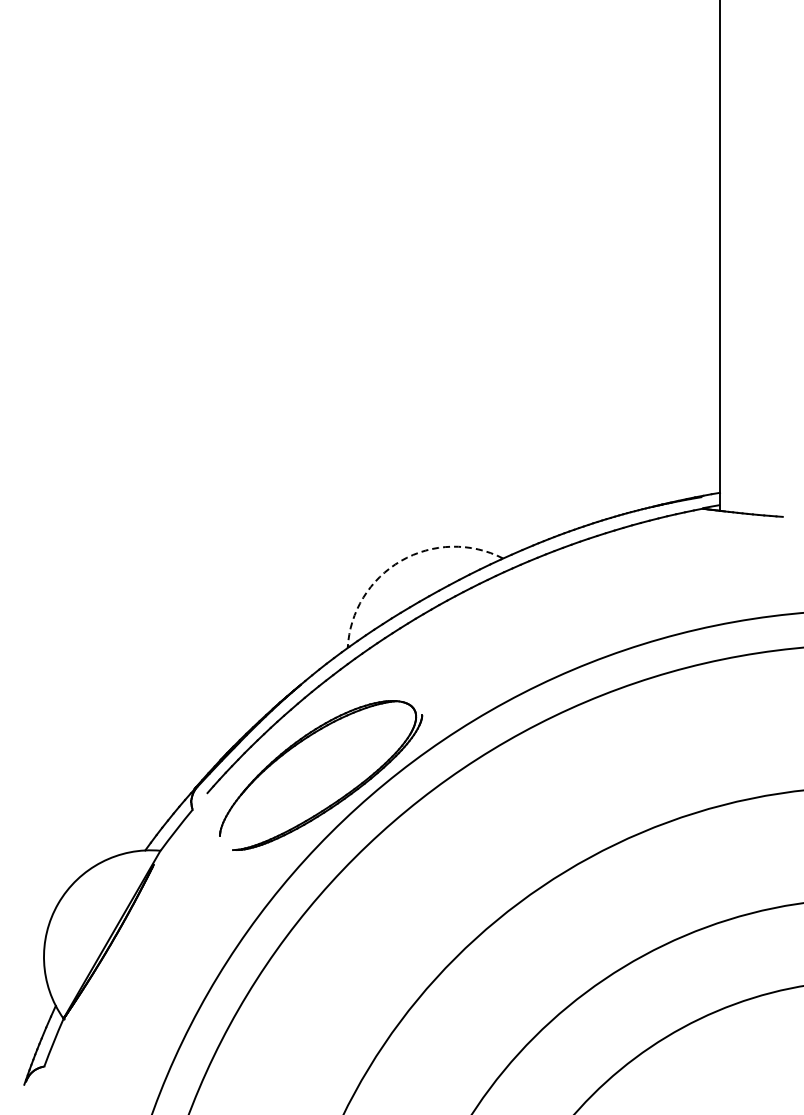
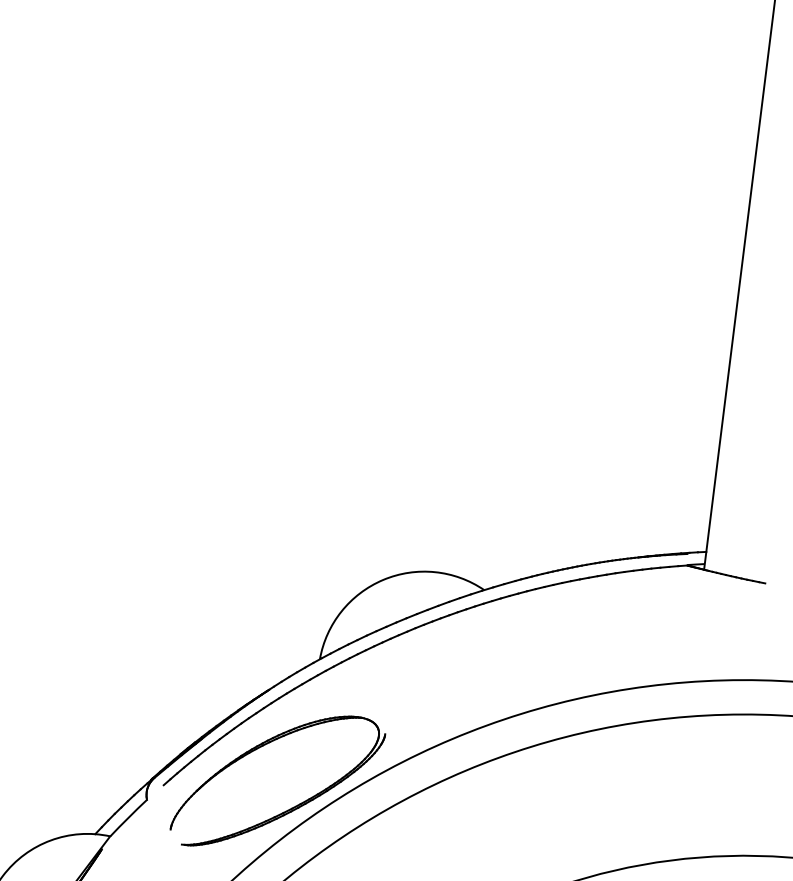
arc: (401, 560) -> (383, 579), dashed -> solid

